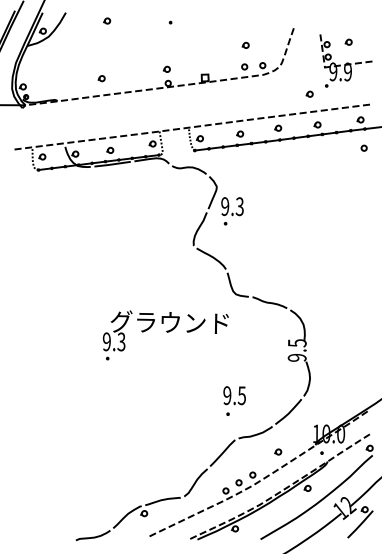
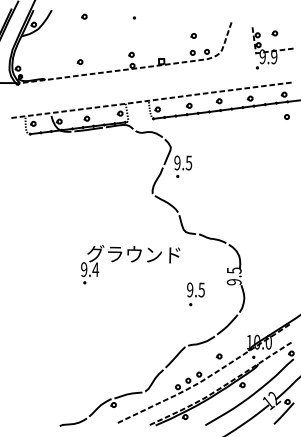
part: (309, 93) -> (243, 73), removed
text: (239, 206) -> (188, 162), 9.3 -> 9.5
text: (121, 341) -> (95, 269), 9.3 -> 9.4
part: (234, 400) -> (195, 293), moved

